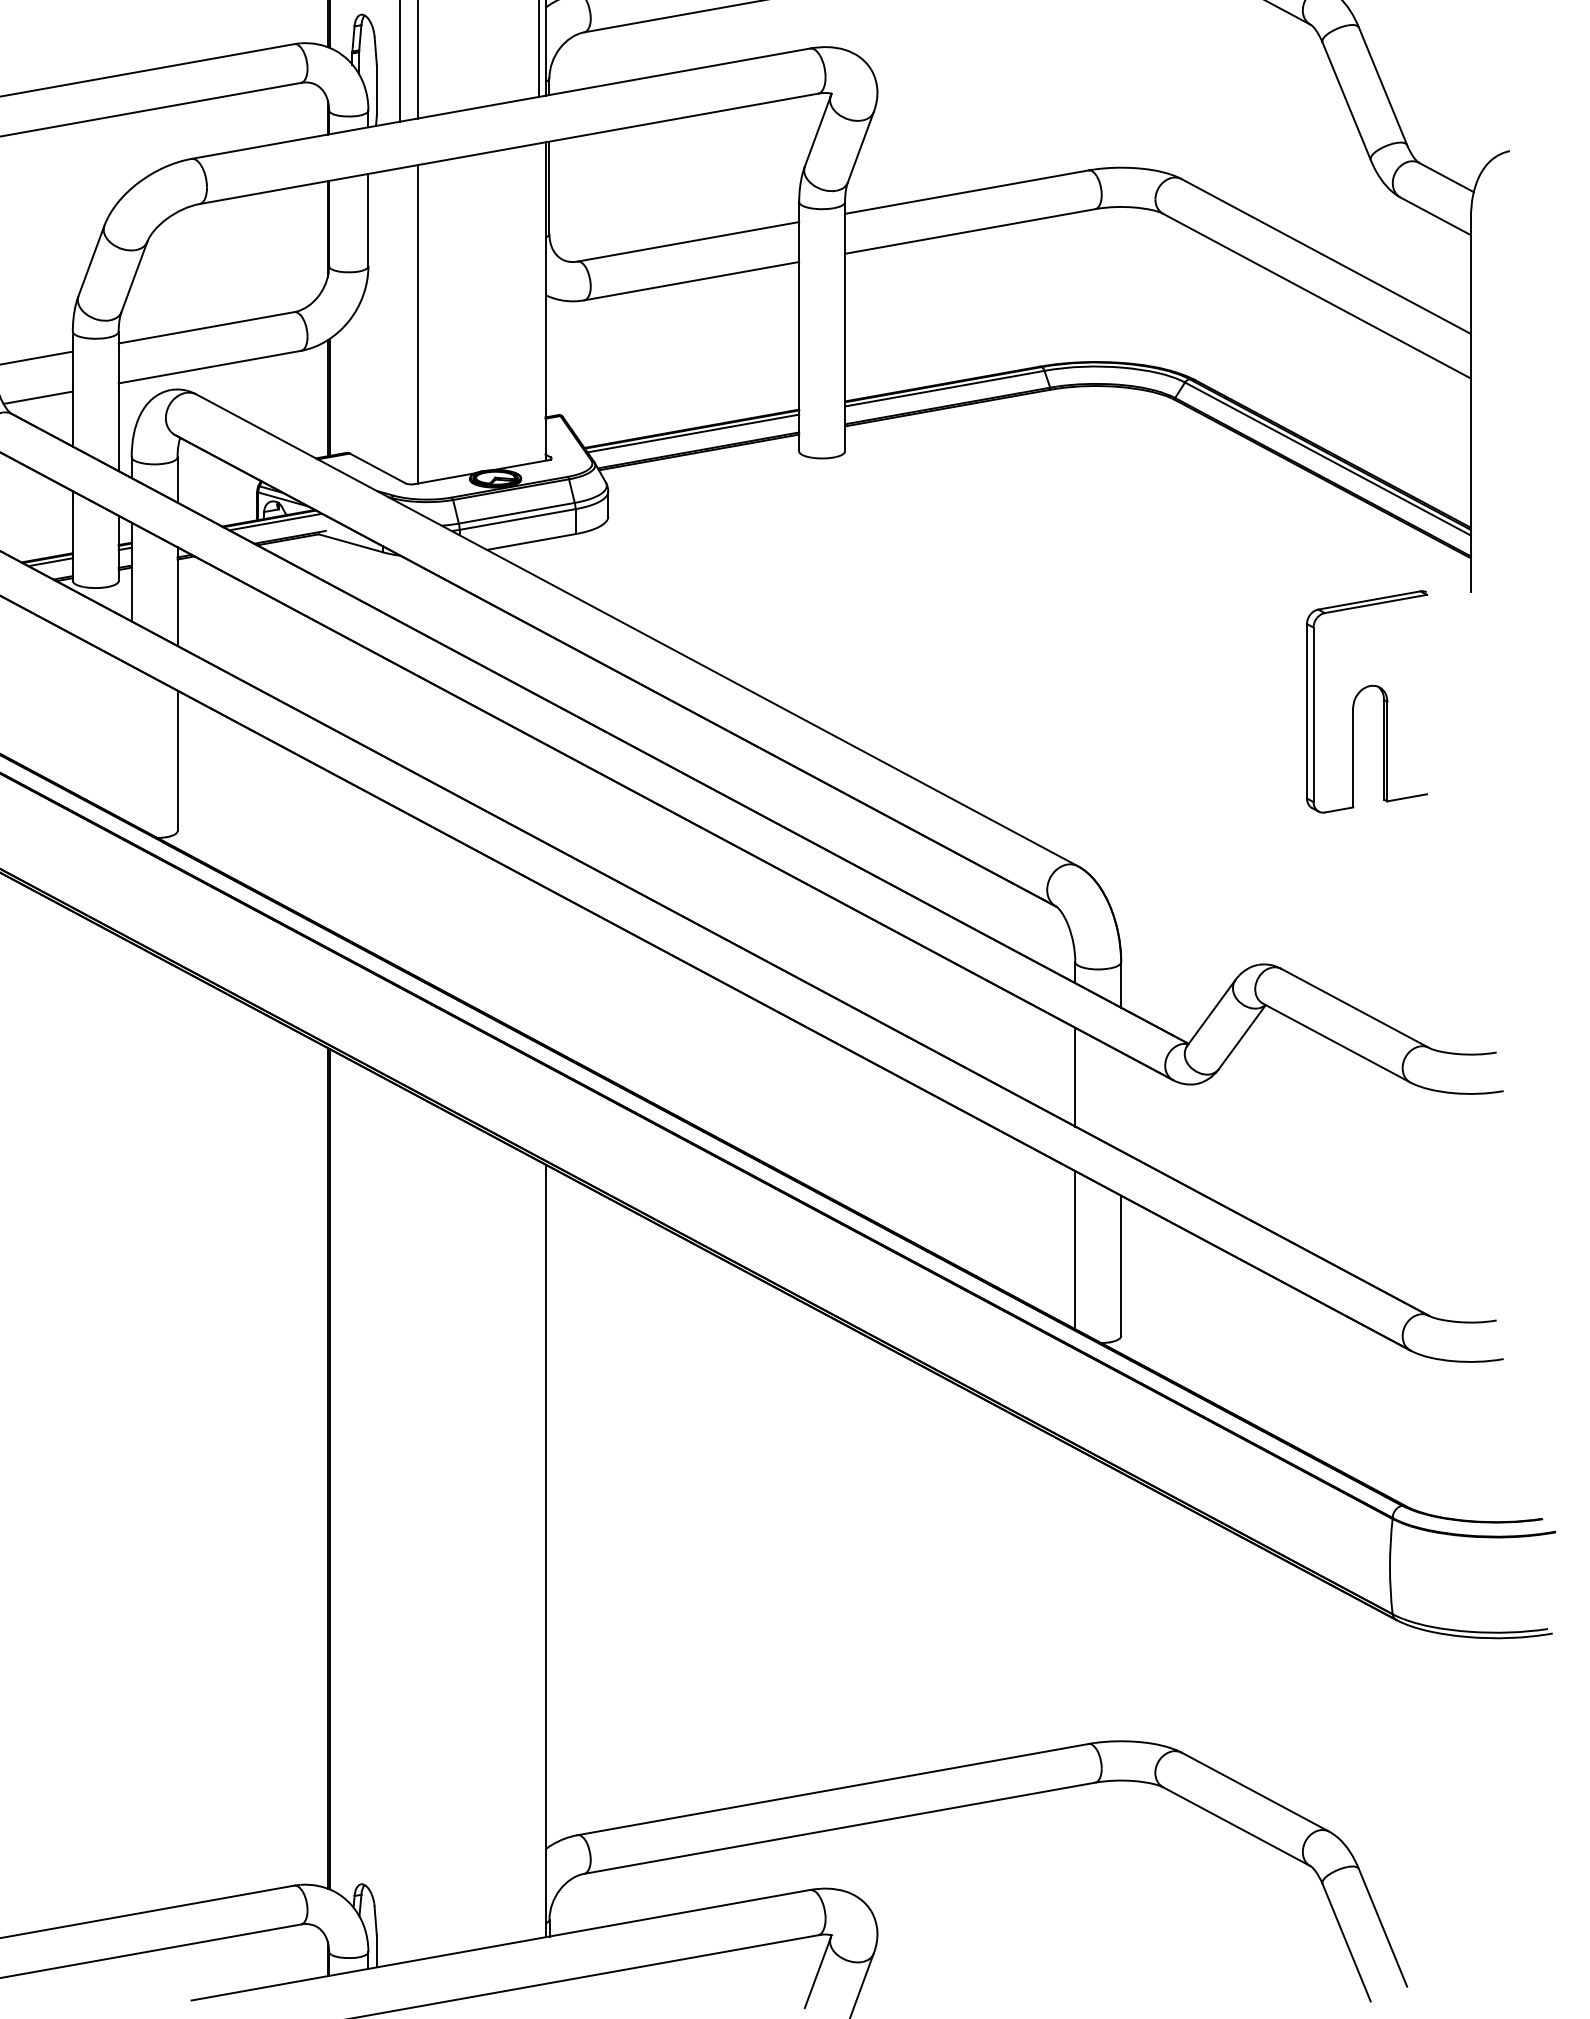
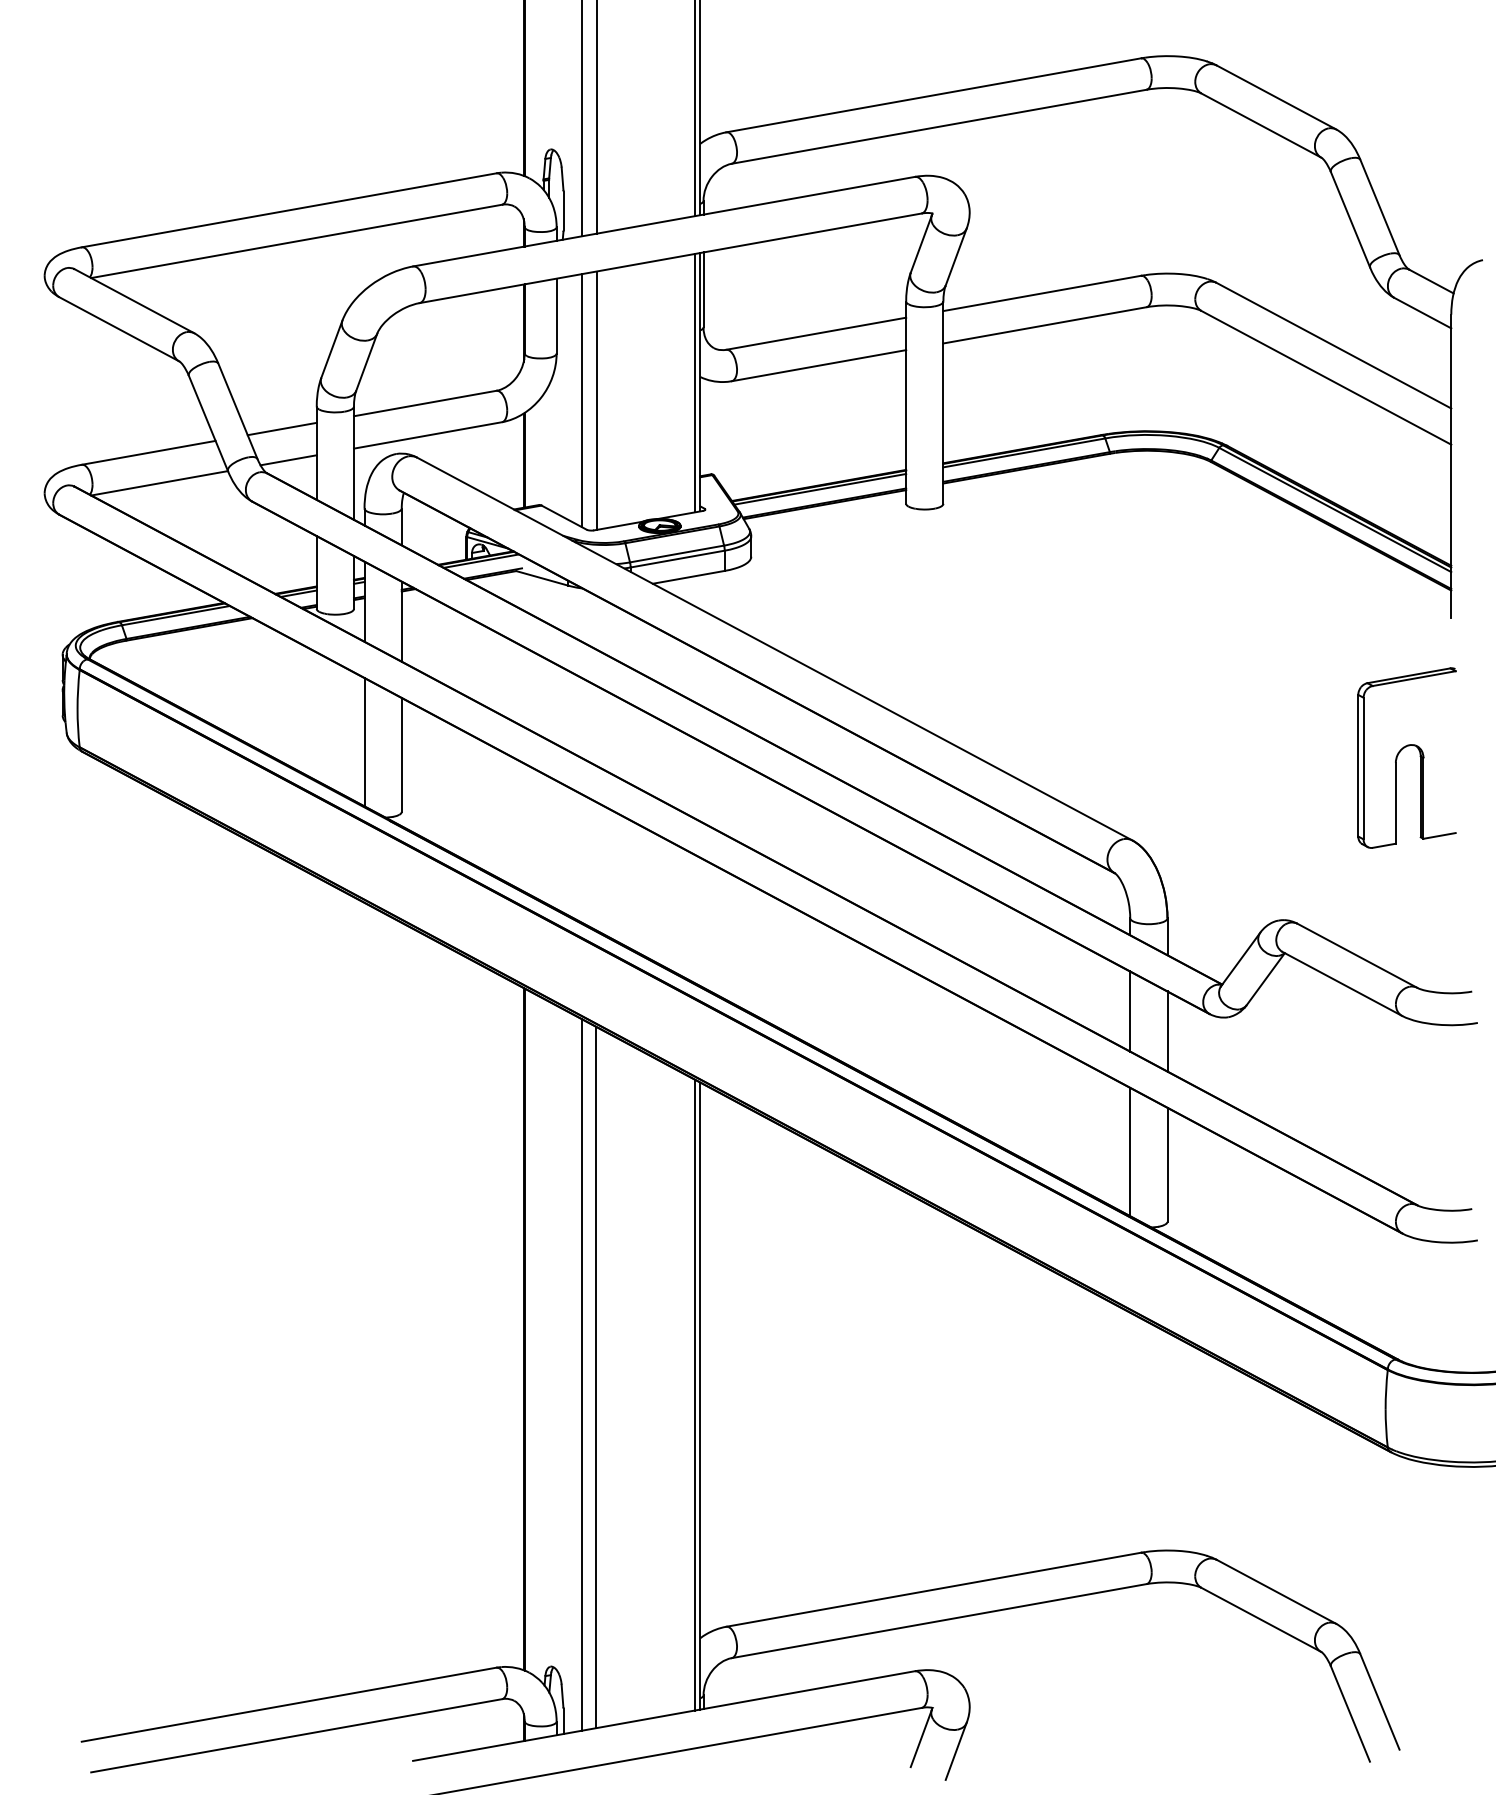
line: (539, 301) -> (695, 382), added
line: (399, 324) -> (581, 400), added
part: (1360, 693) -> (1401, 751), moved
line: (131, 745) -> (364, 742), added
line: (1121, 1101) -> (1167, 1031), added
line: (400, 1524) -> (582, 1374), added
line: (417, 1528) -> (596, 1377), added
line: (539, 1548) -> (695, 1394), added

